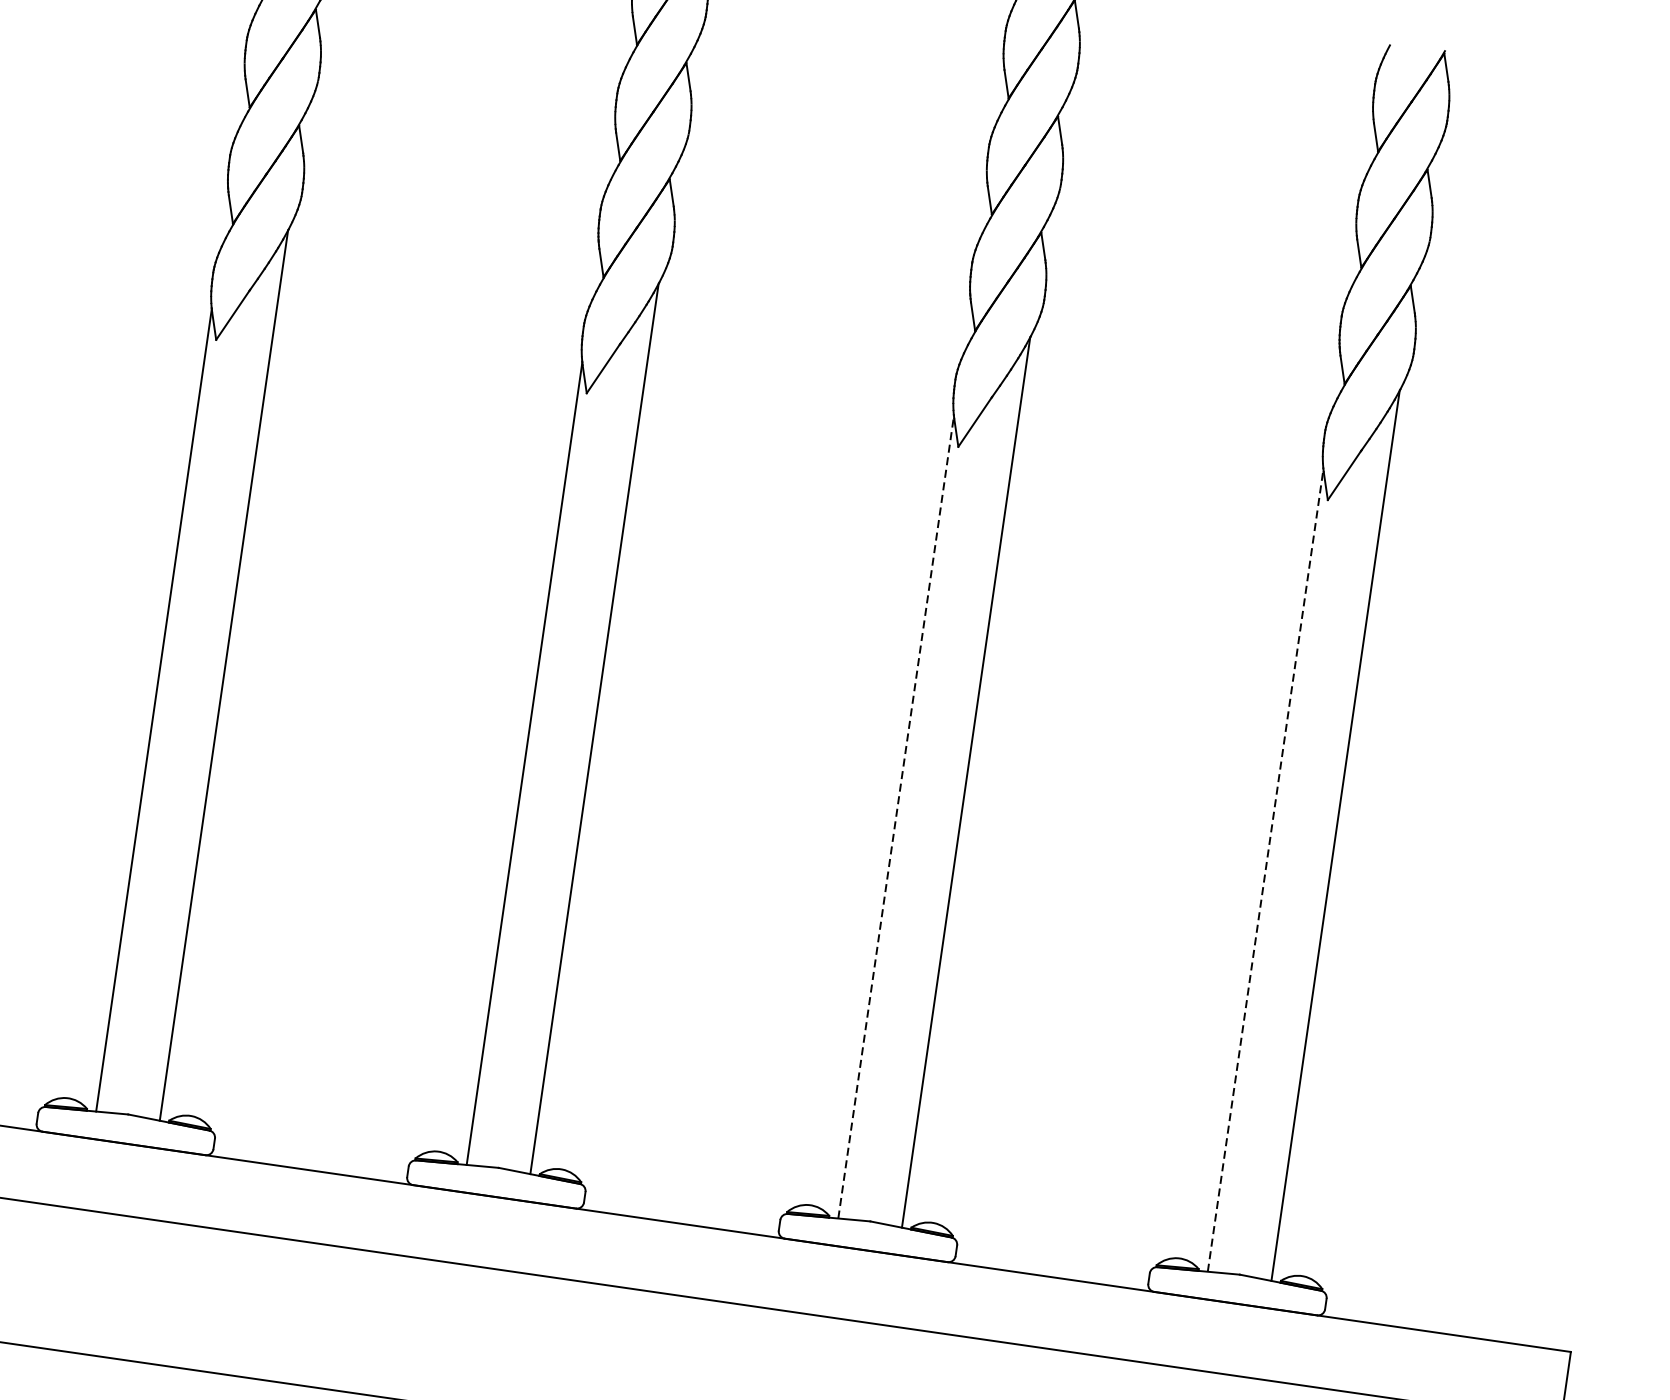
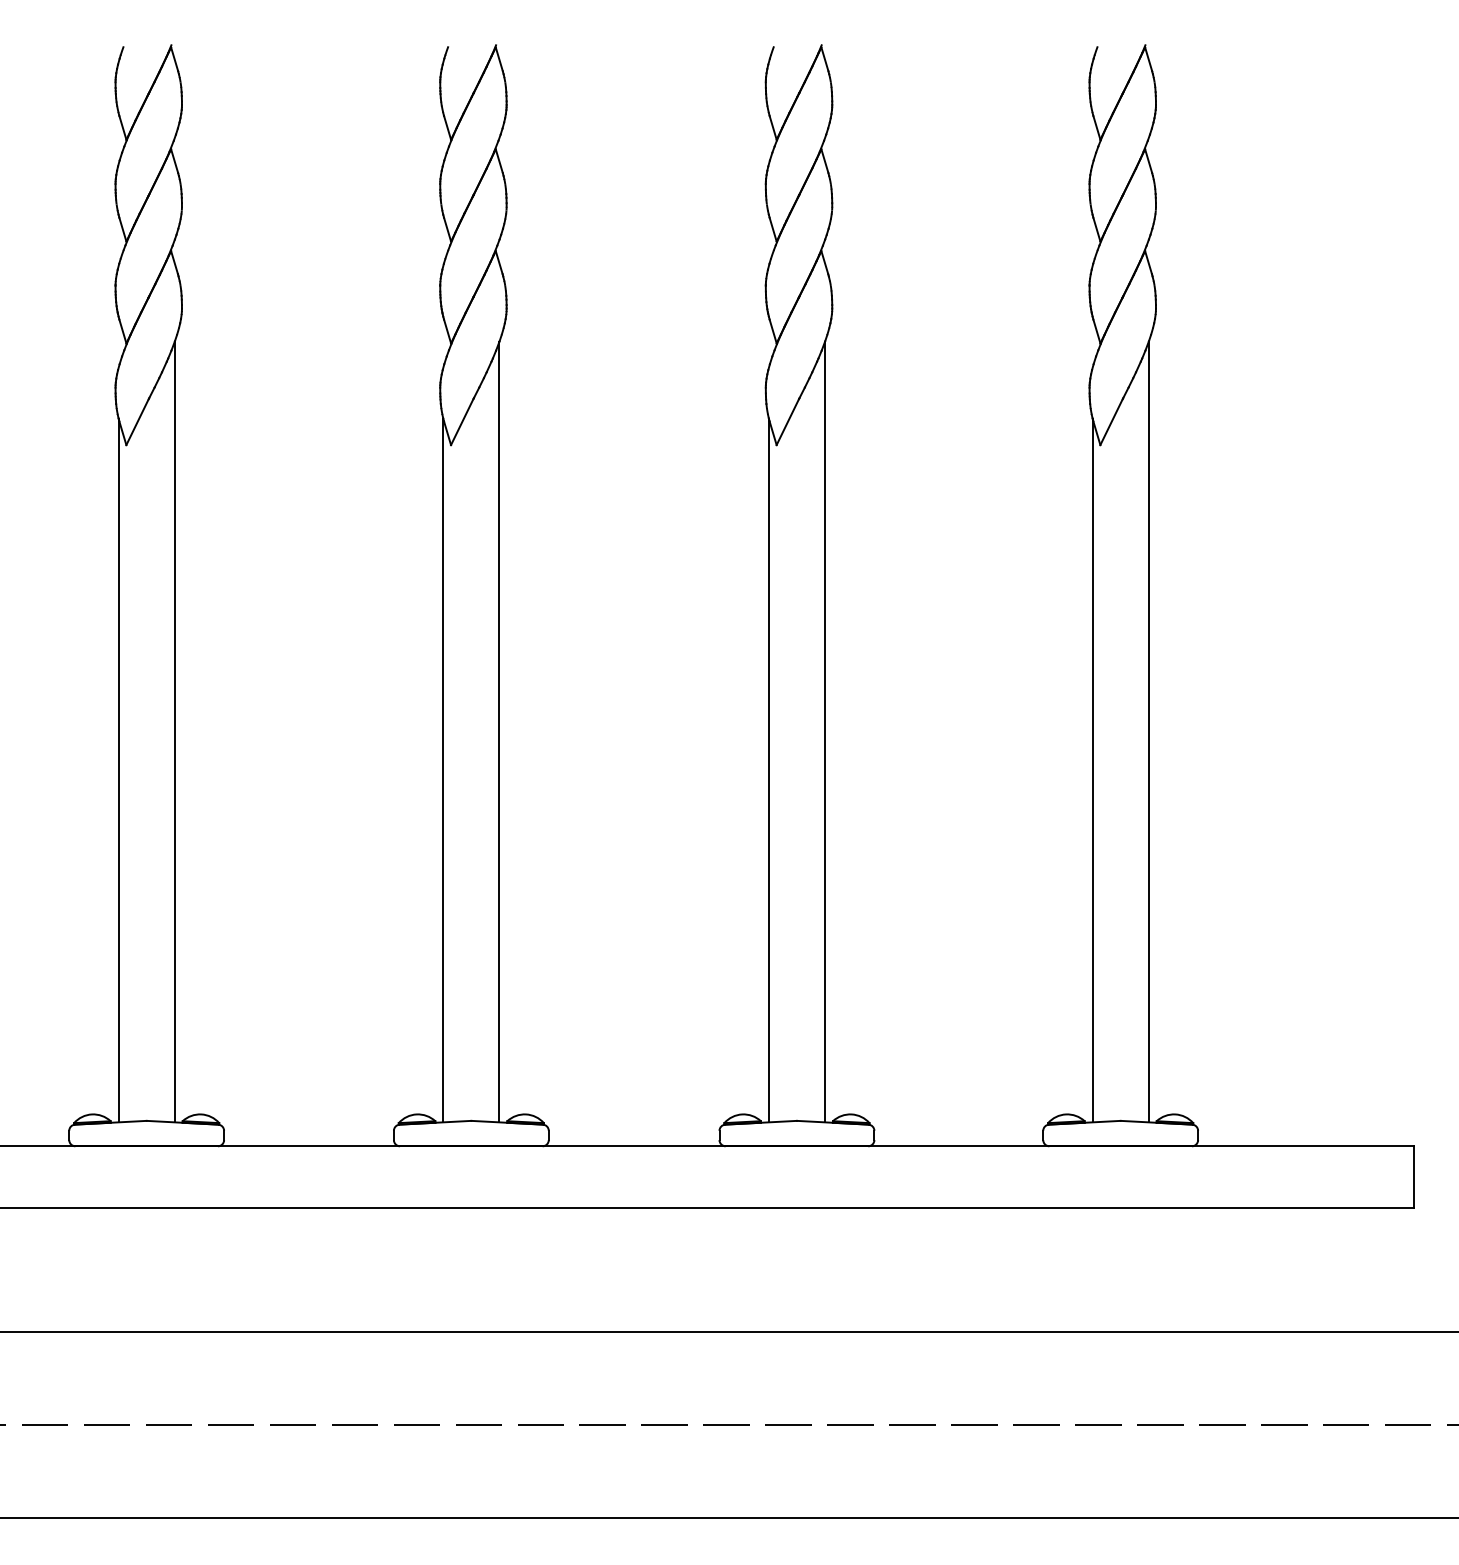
line: (896, 817) -> (769, 770), dashed -> solid
line: (1265, 870) -> (1092, 770), dashed -> solid

